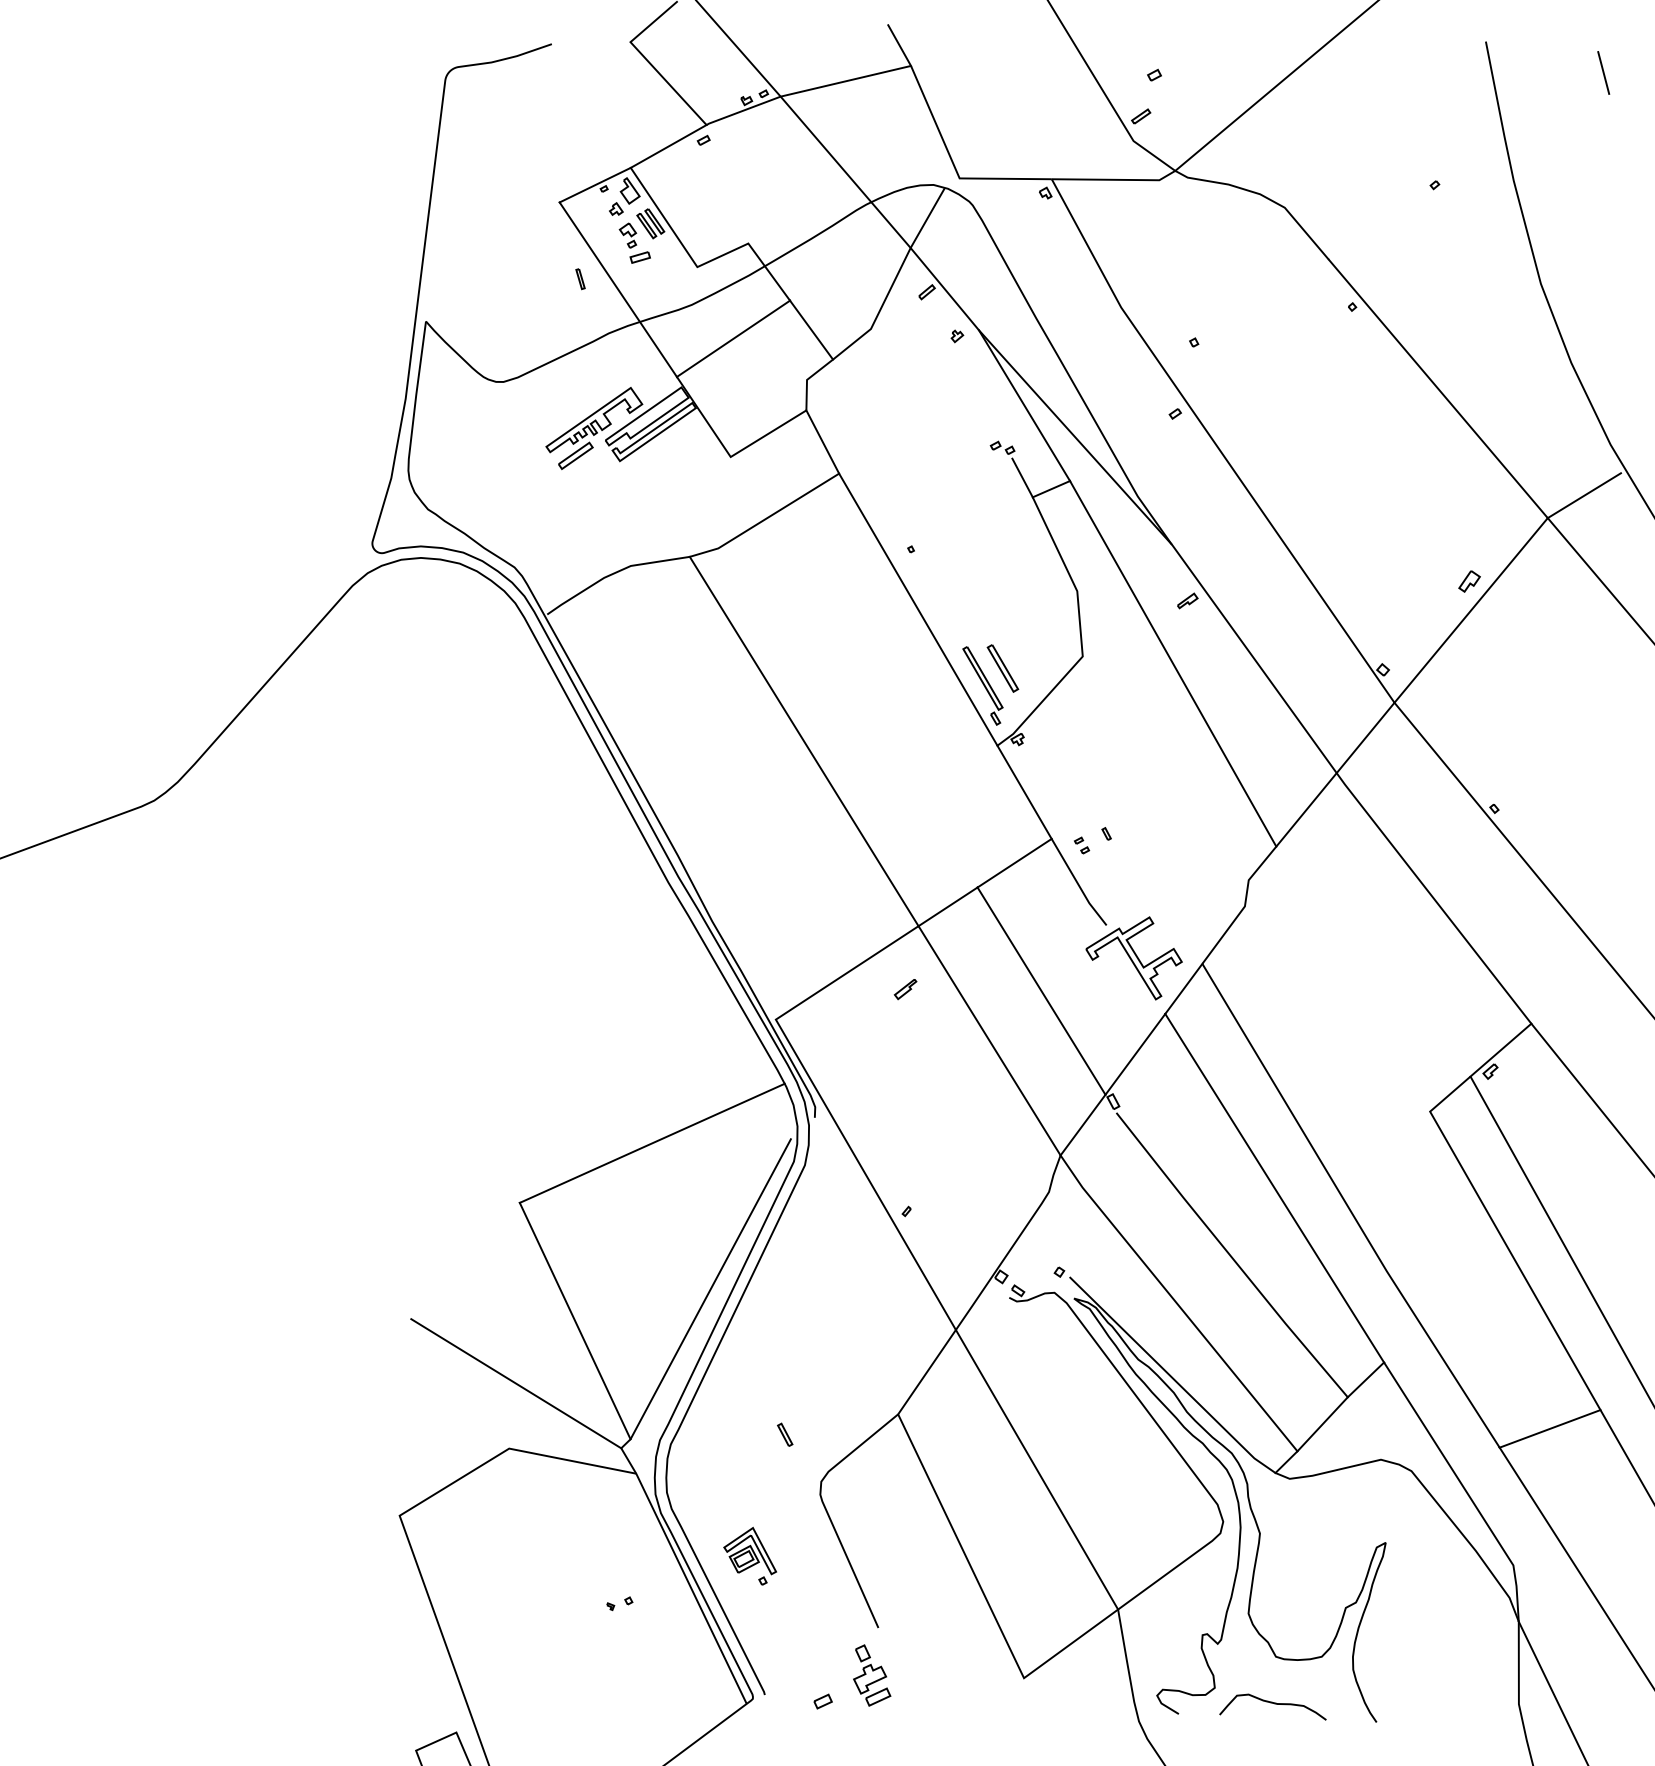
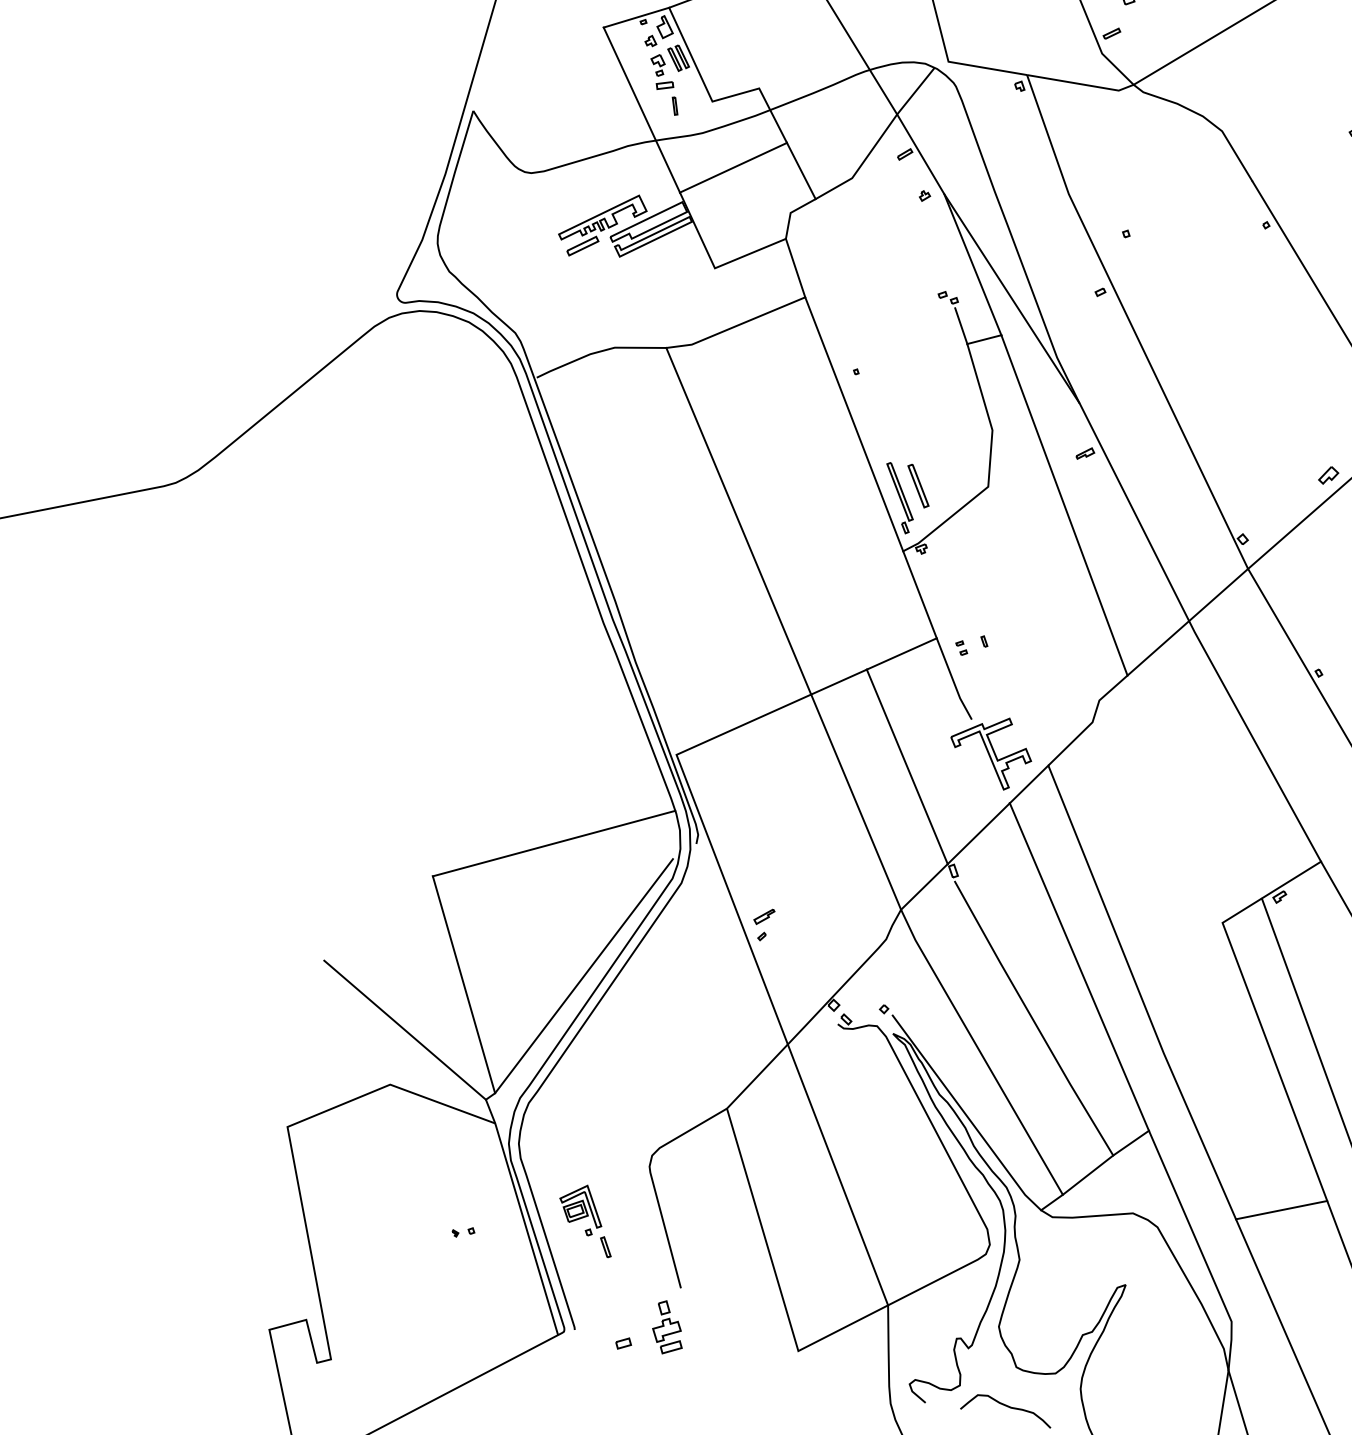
part: (580, 279) -> (675, 106), moved
part: (905, 989) -> (764, 916), moved
part: (785, 1434) -> (606, 1247), moved

